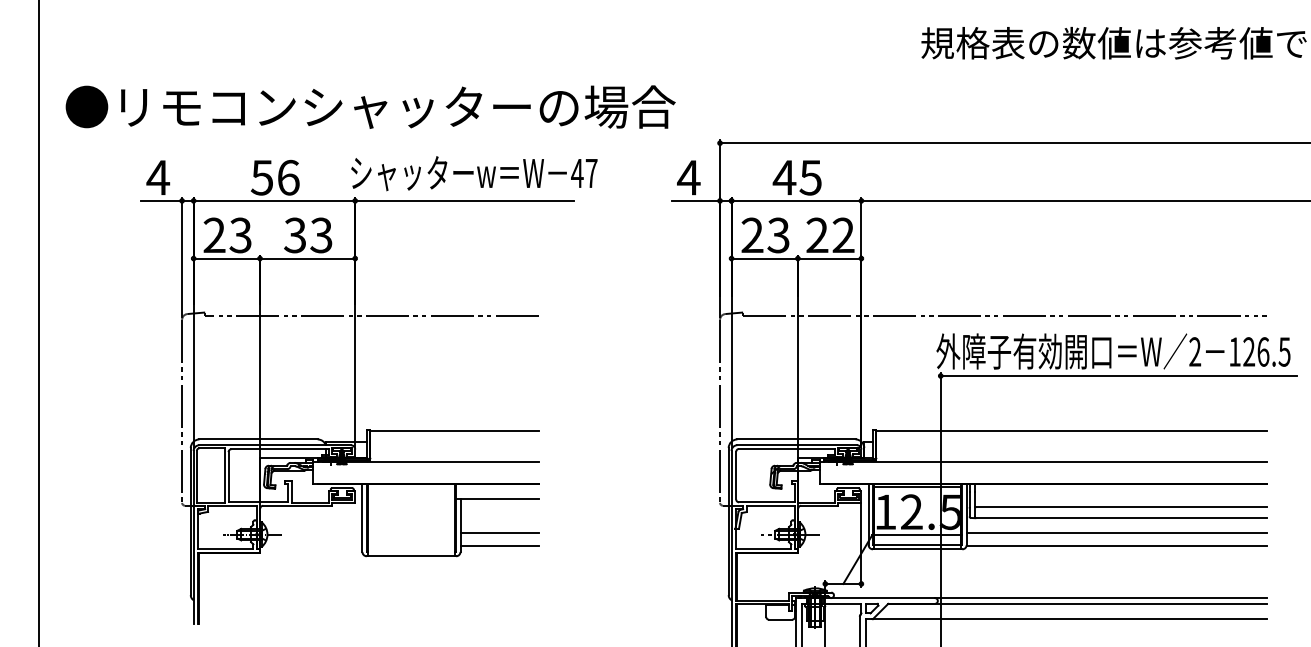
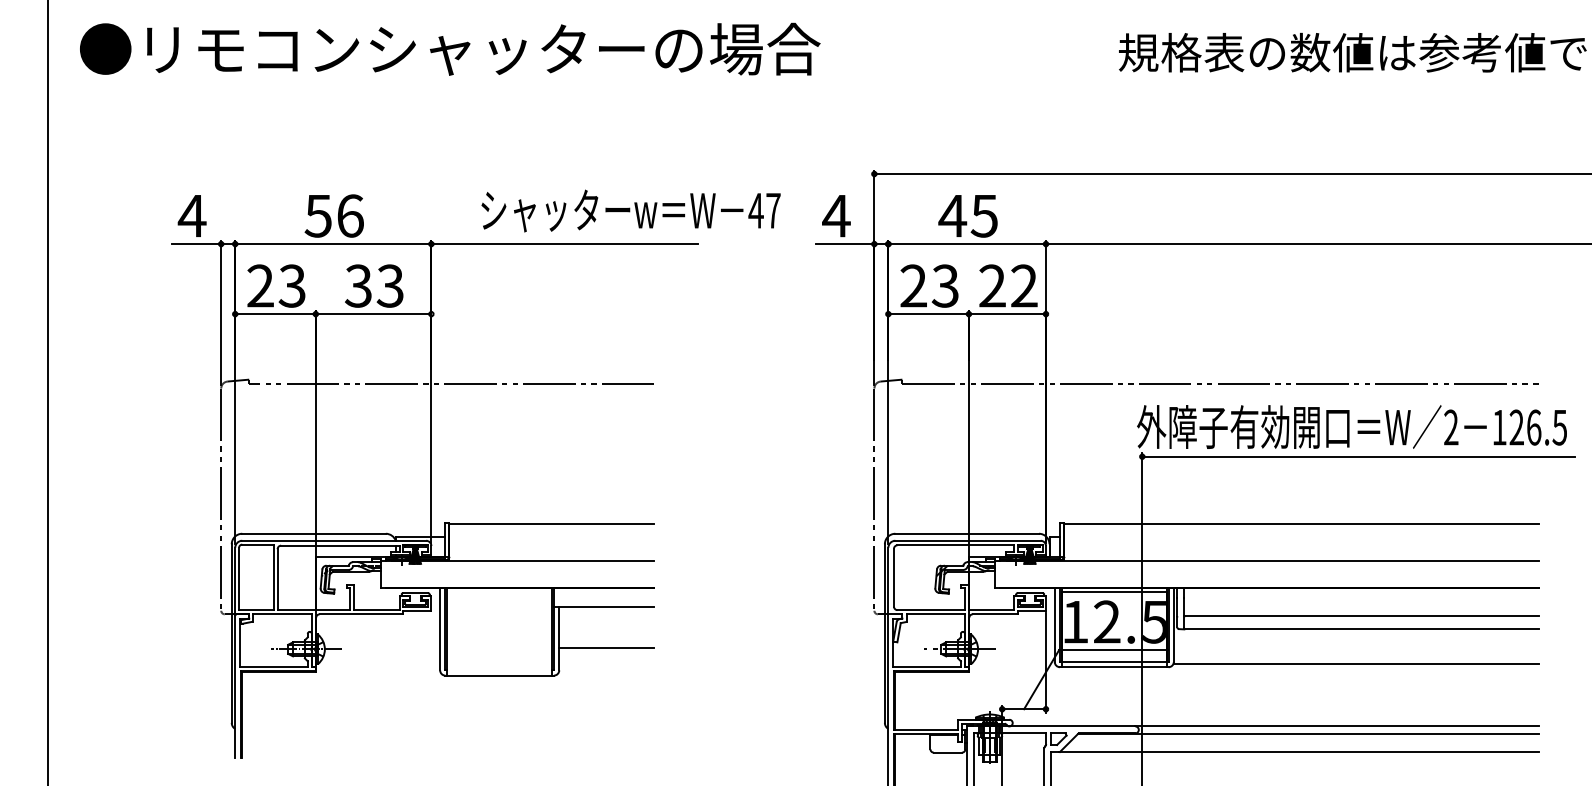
text: (370, 106) -> (450, 48), moved
text: (473, 173) -> (630, 210), moved
line: (1116, 533) -> (1355, 647), removed
line: (499, 546) -> (606, 663), removed

